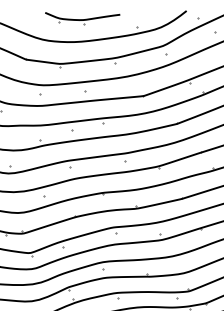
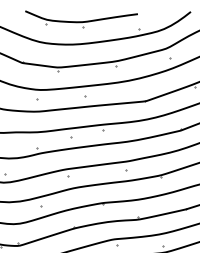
part: (82, 18) -> (81, 19), size x1.43

